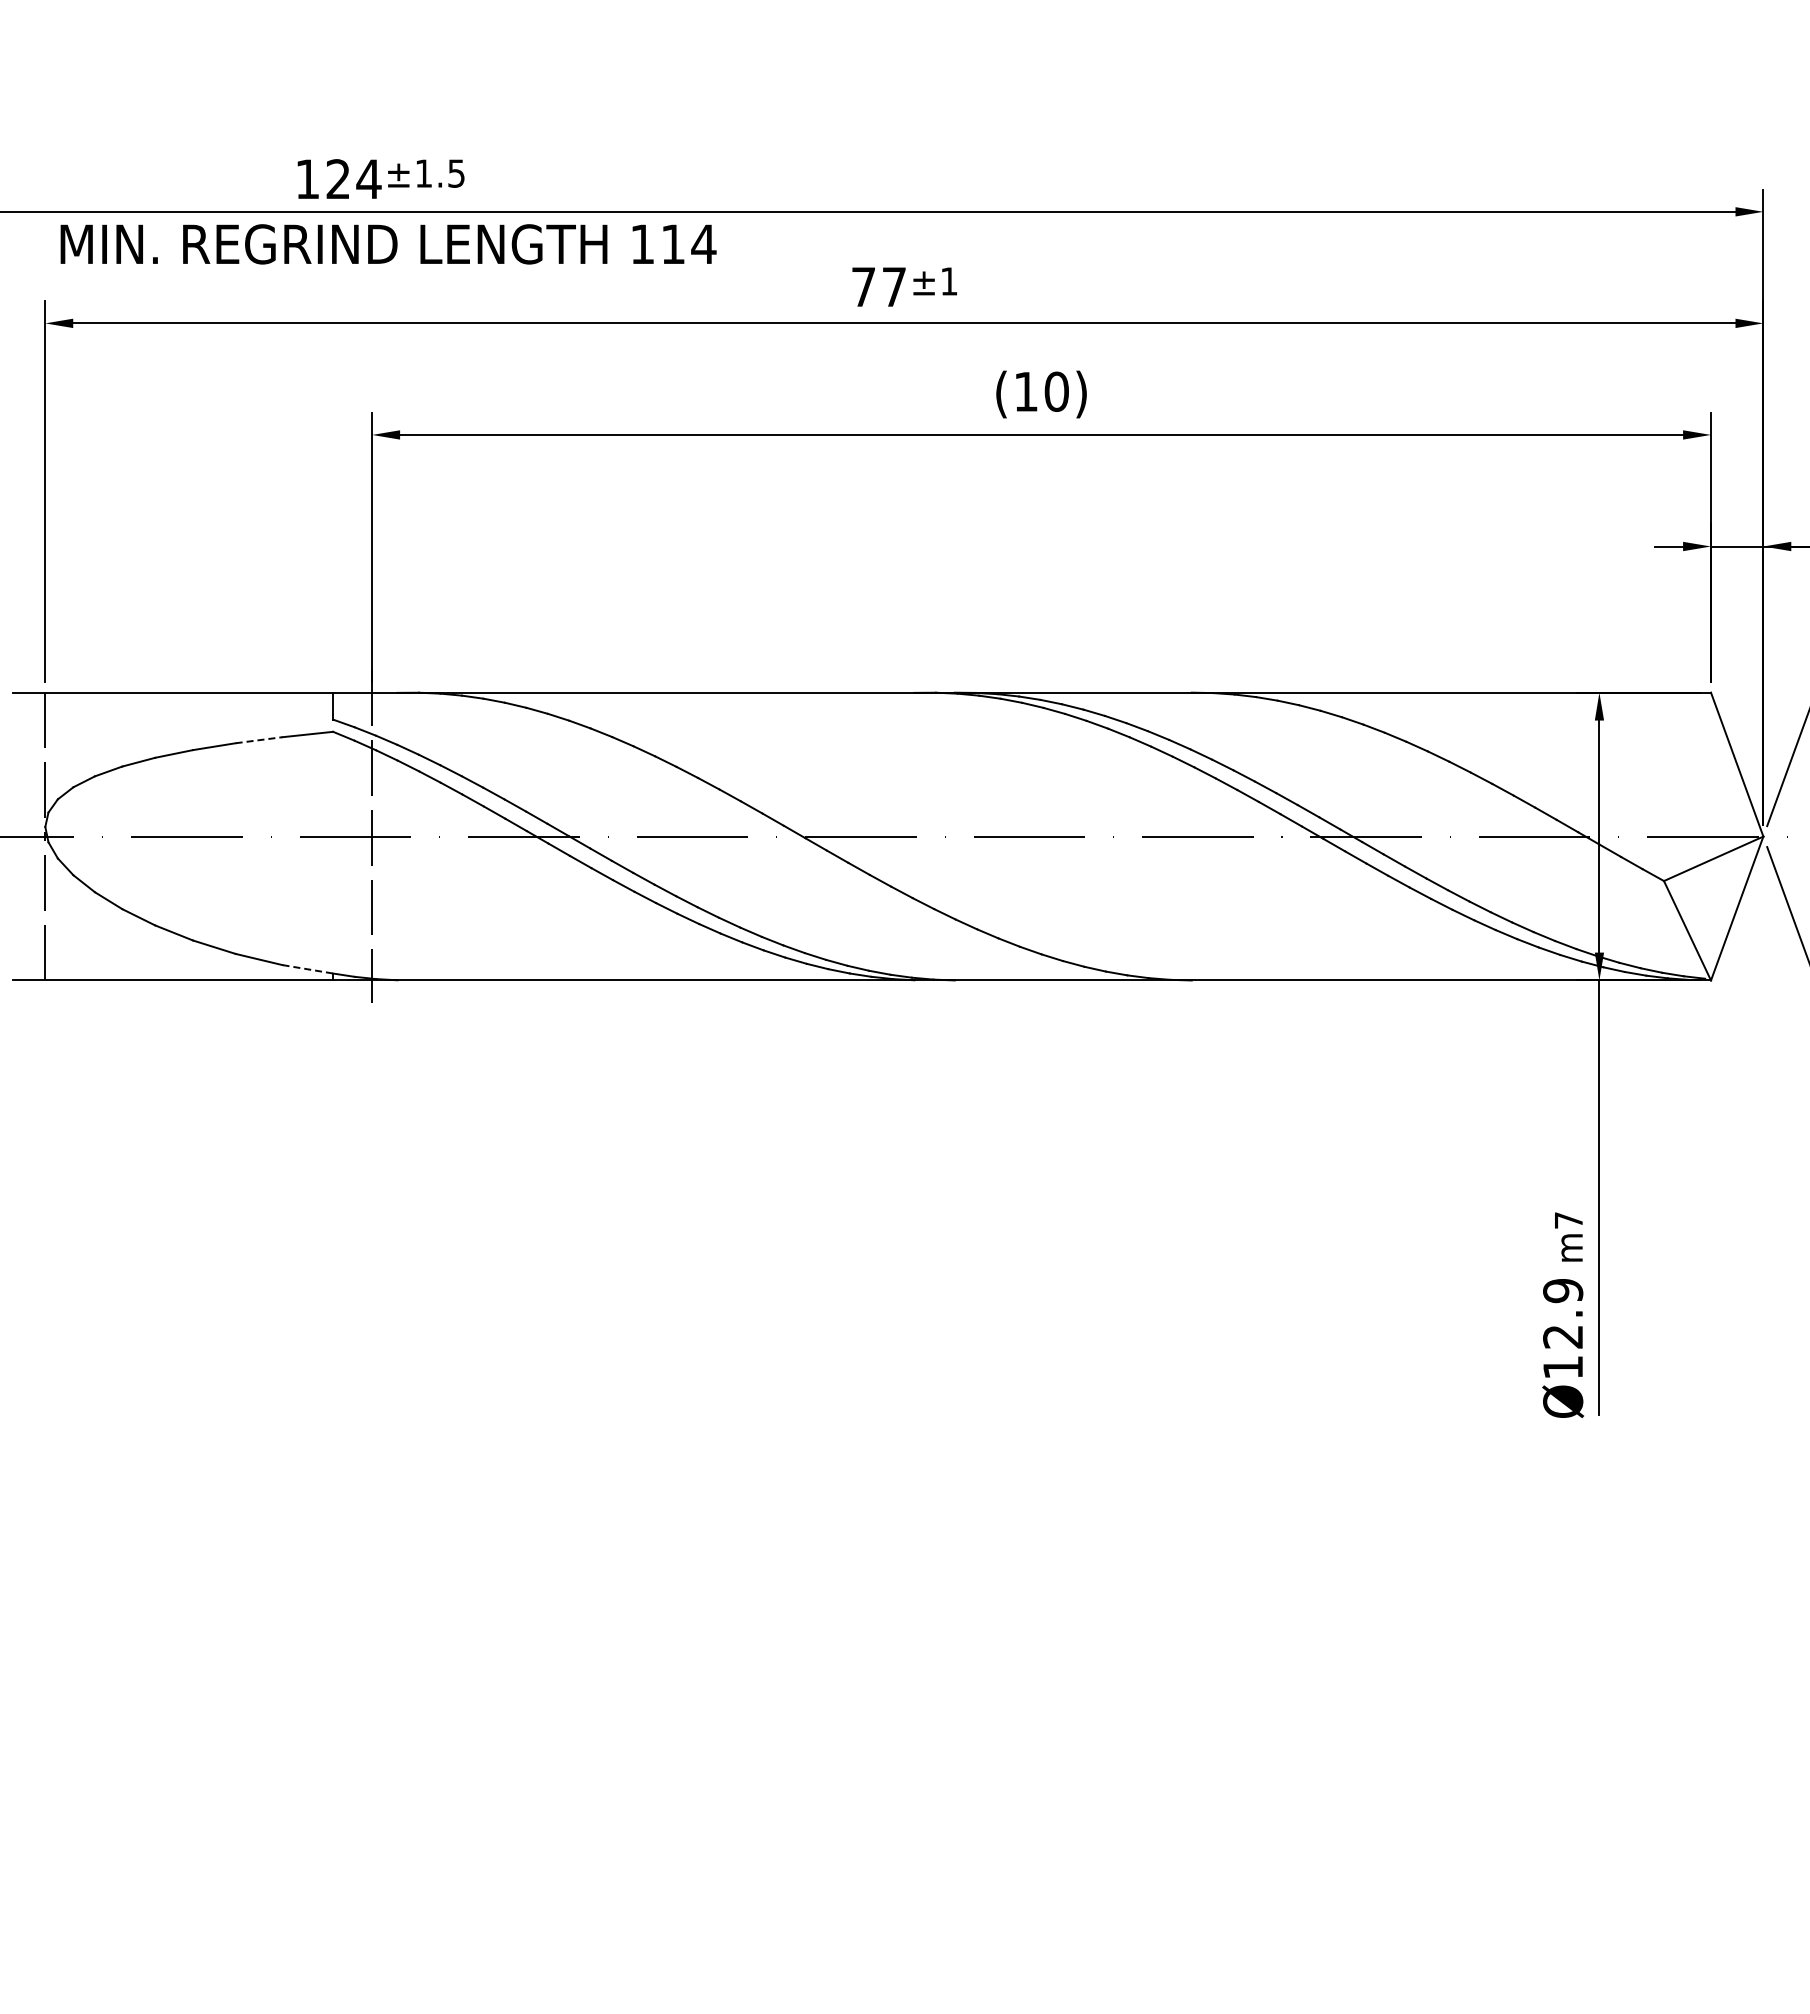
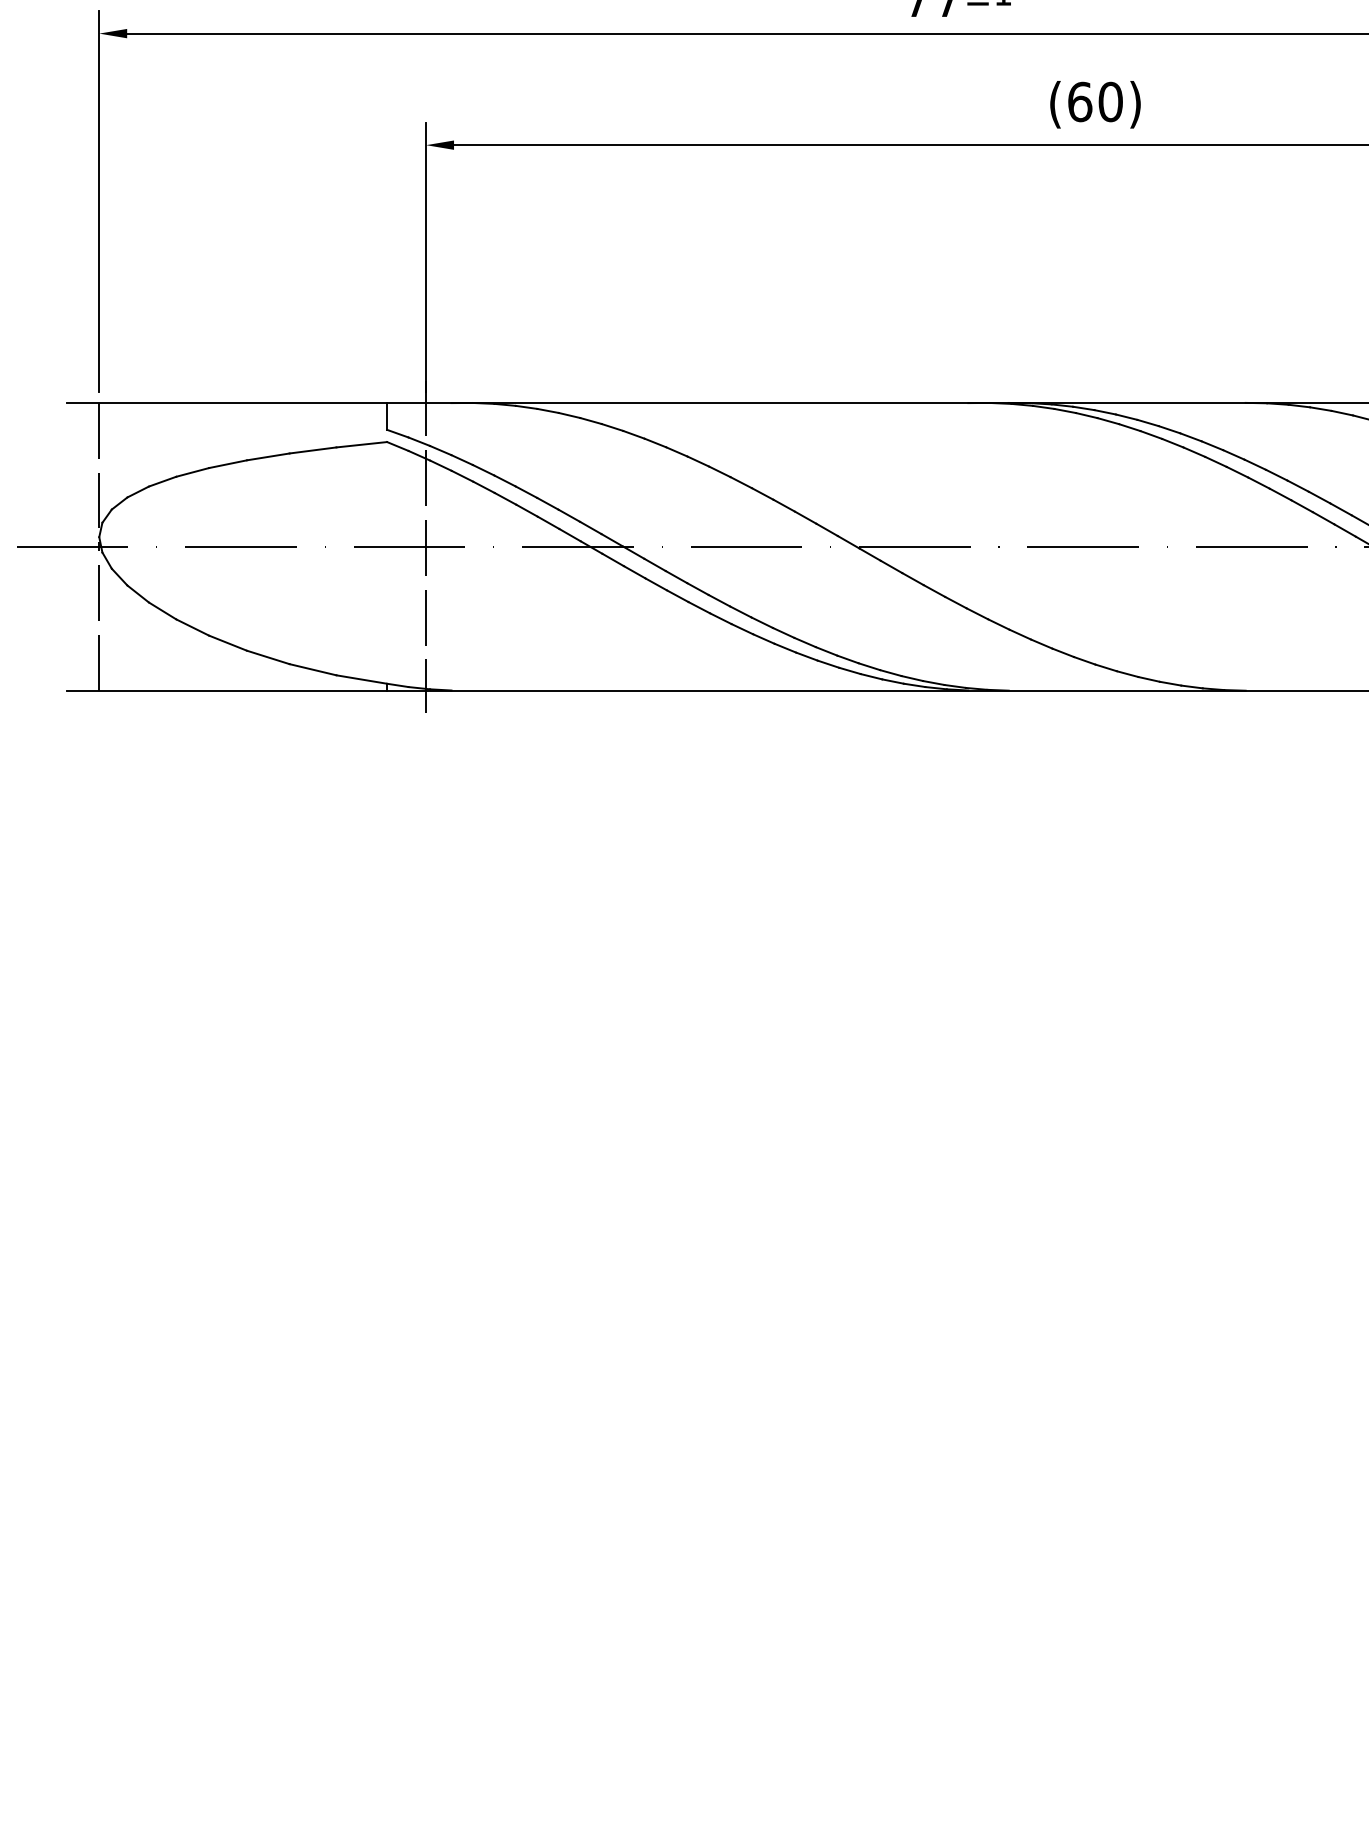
text: (1026, 391) -> (1080, 101), (10) -> (60)
line: (259, 740) -> (313, 450), dashed -> solid
line: (307, 969) -> (361, 679), dashed -> solid

